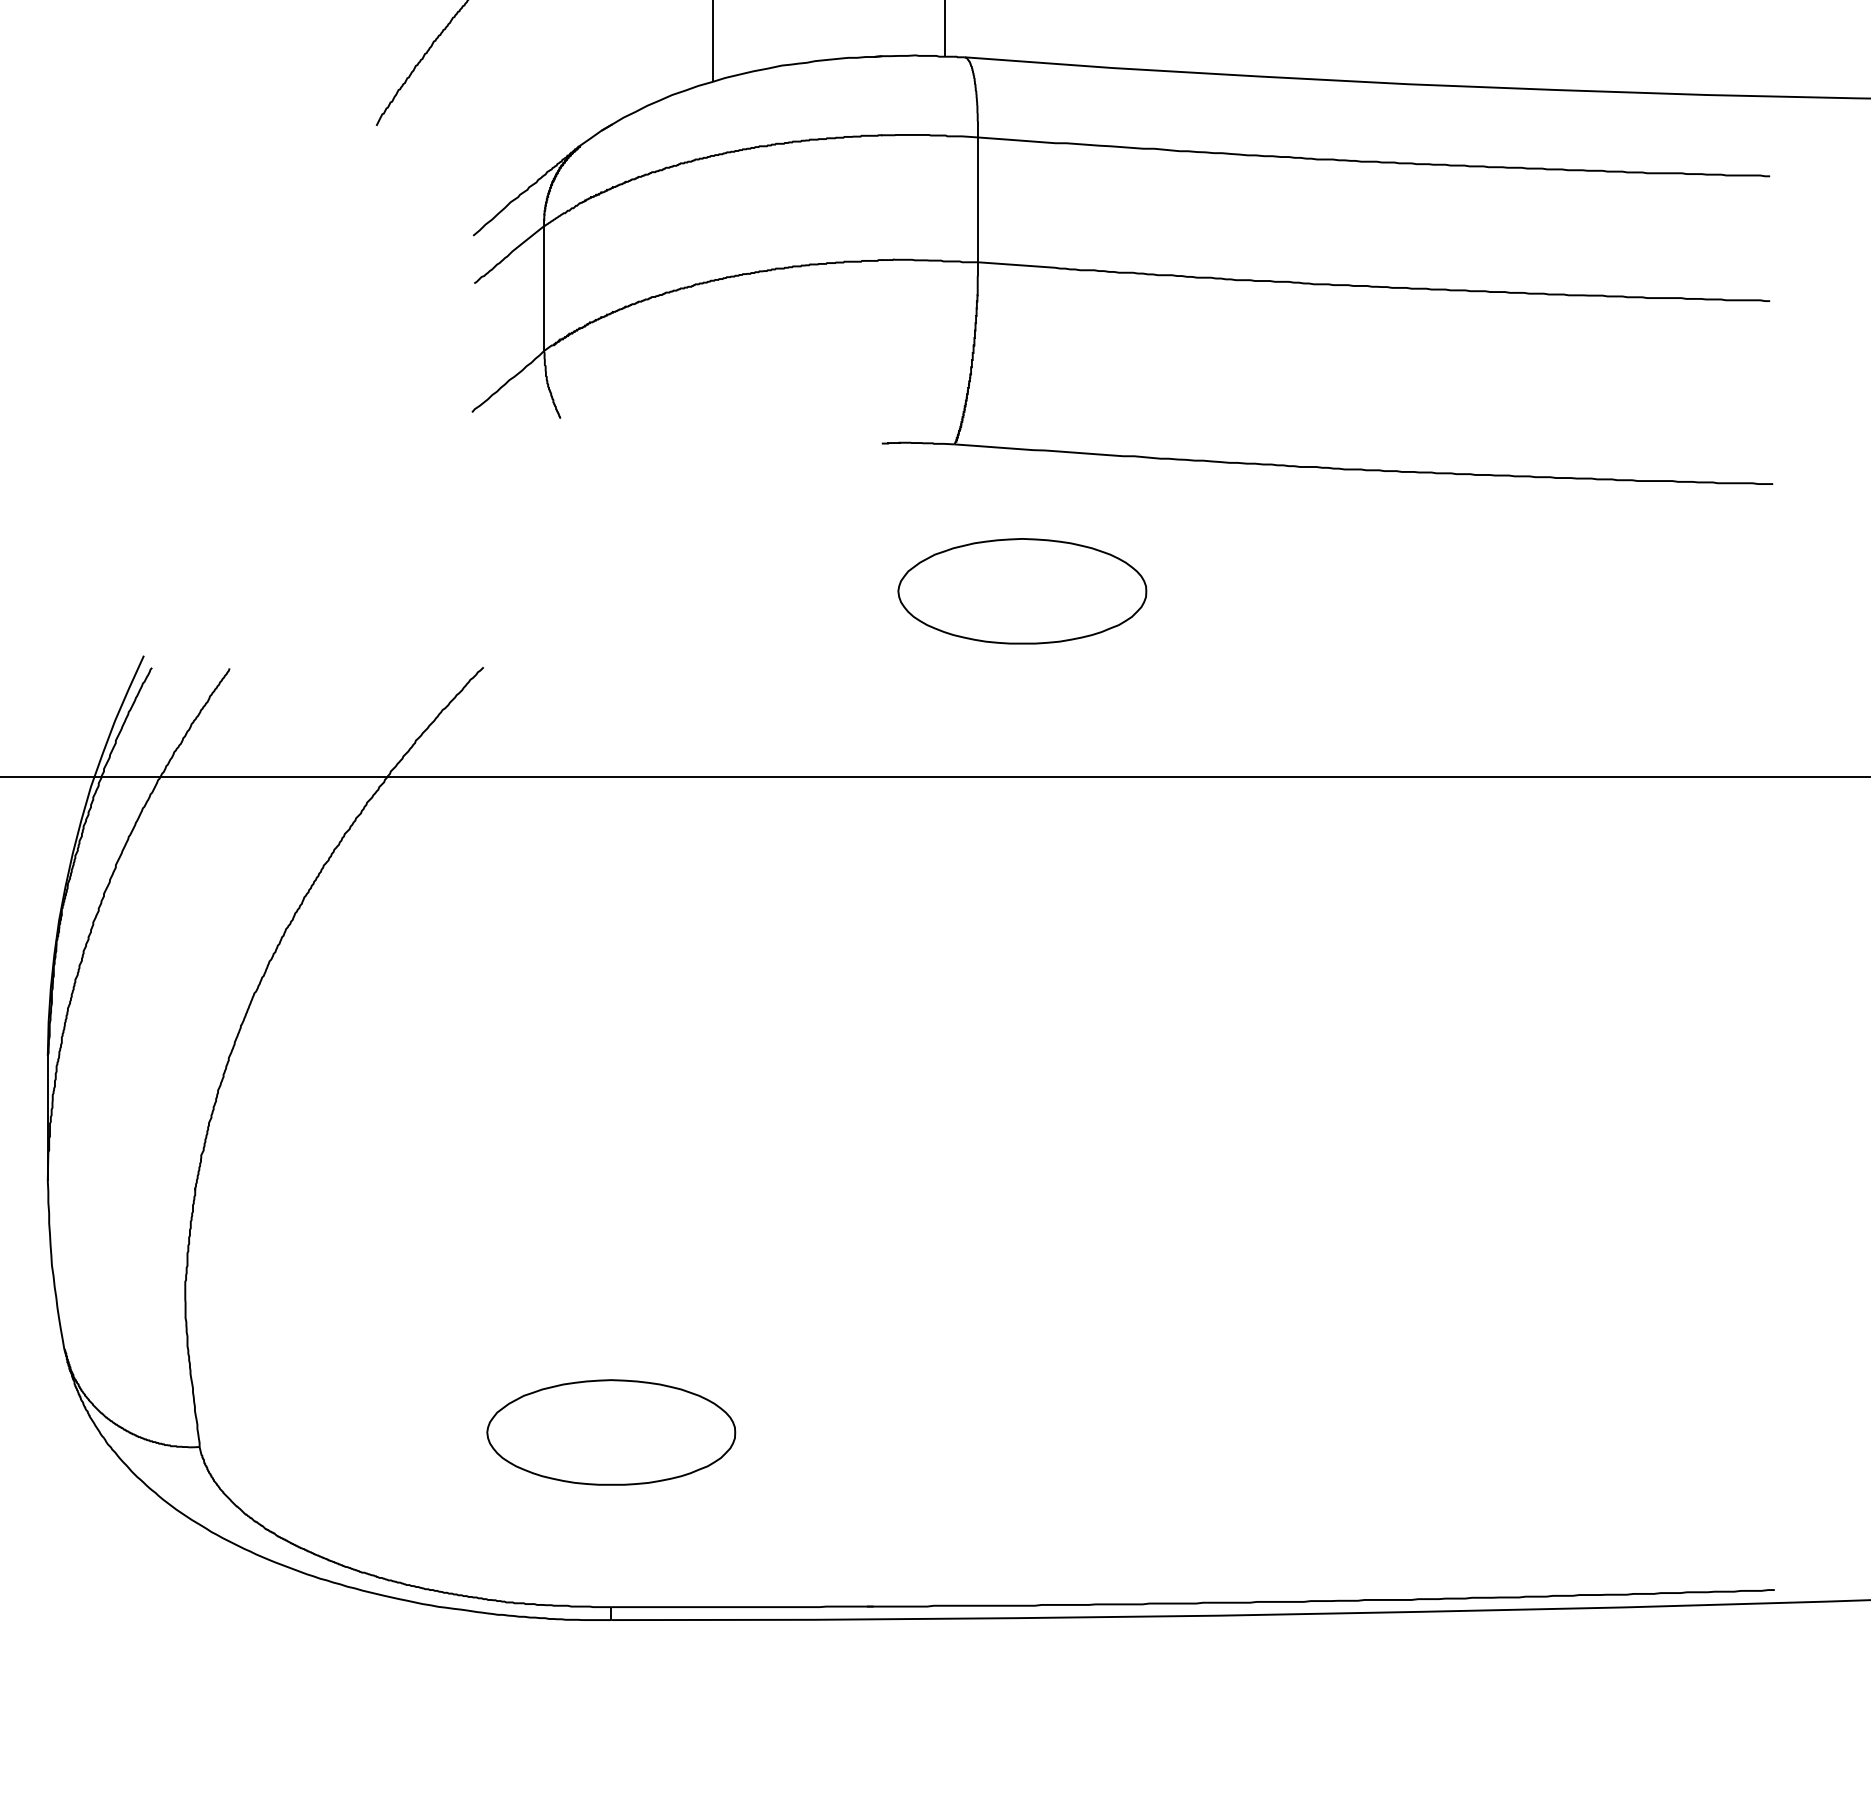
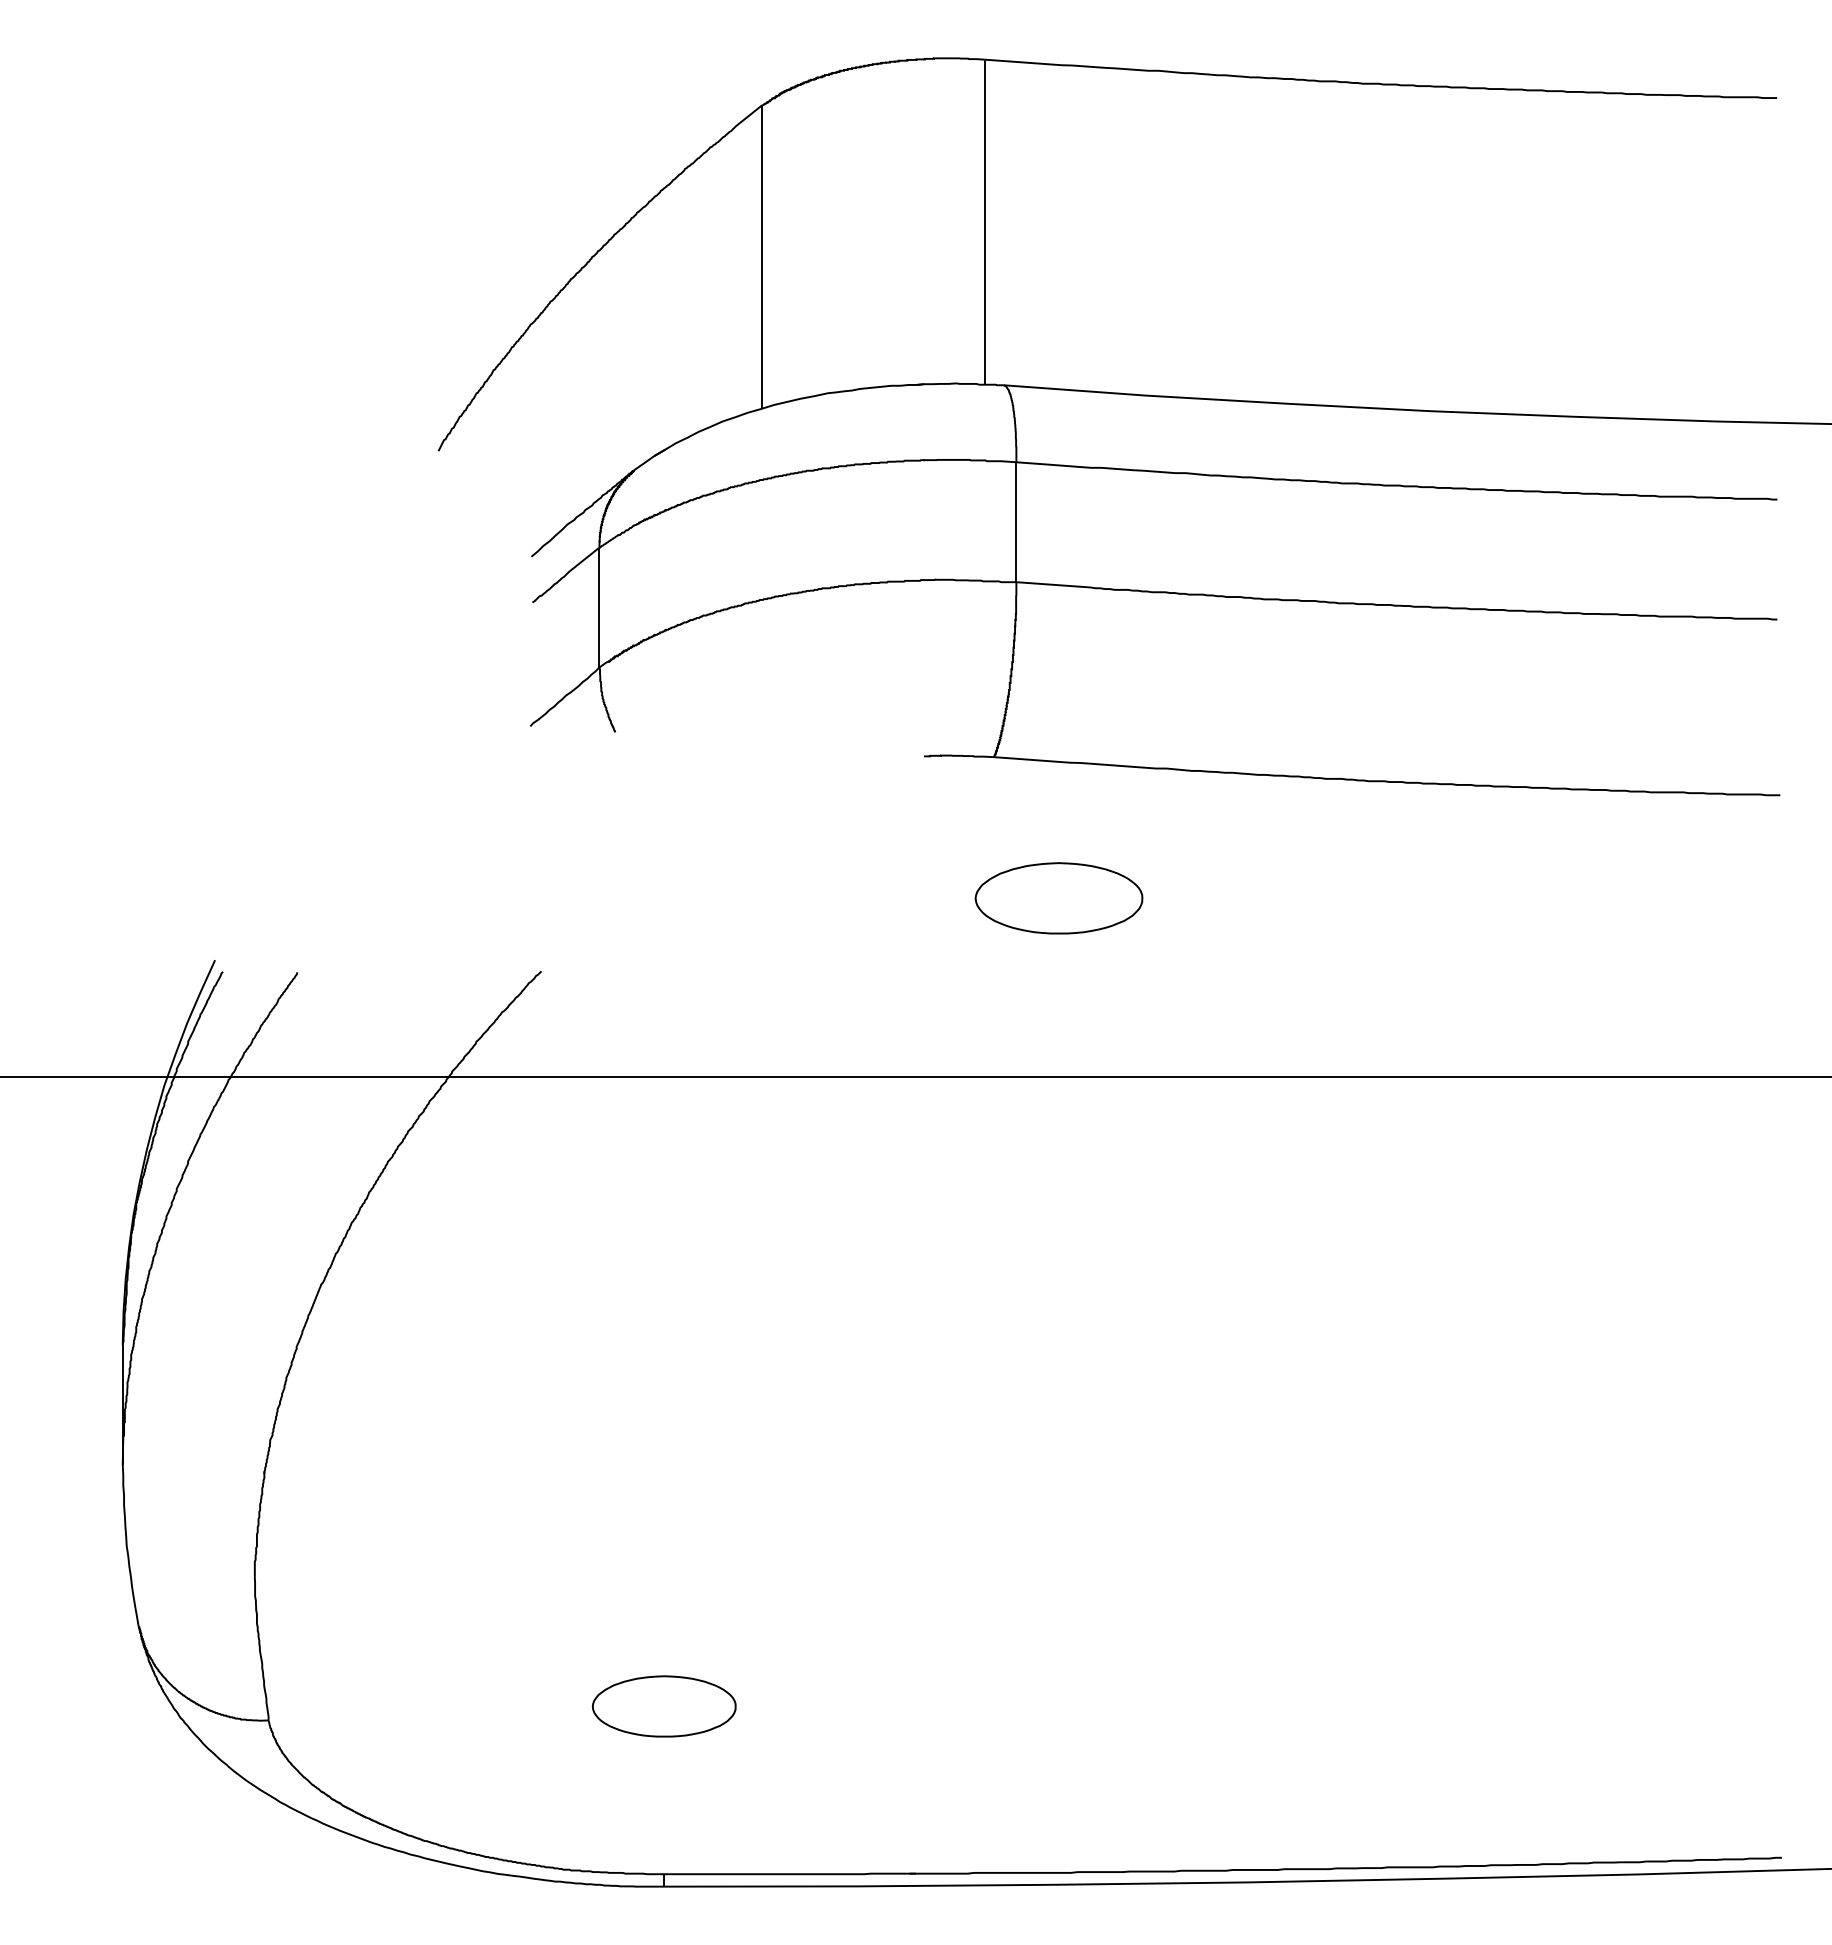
part: (1021, 591) -> (1058, 898), size x0.7
part: (611, 1432) -> (664, 1706), size x0.6

